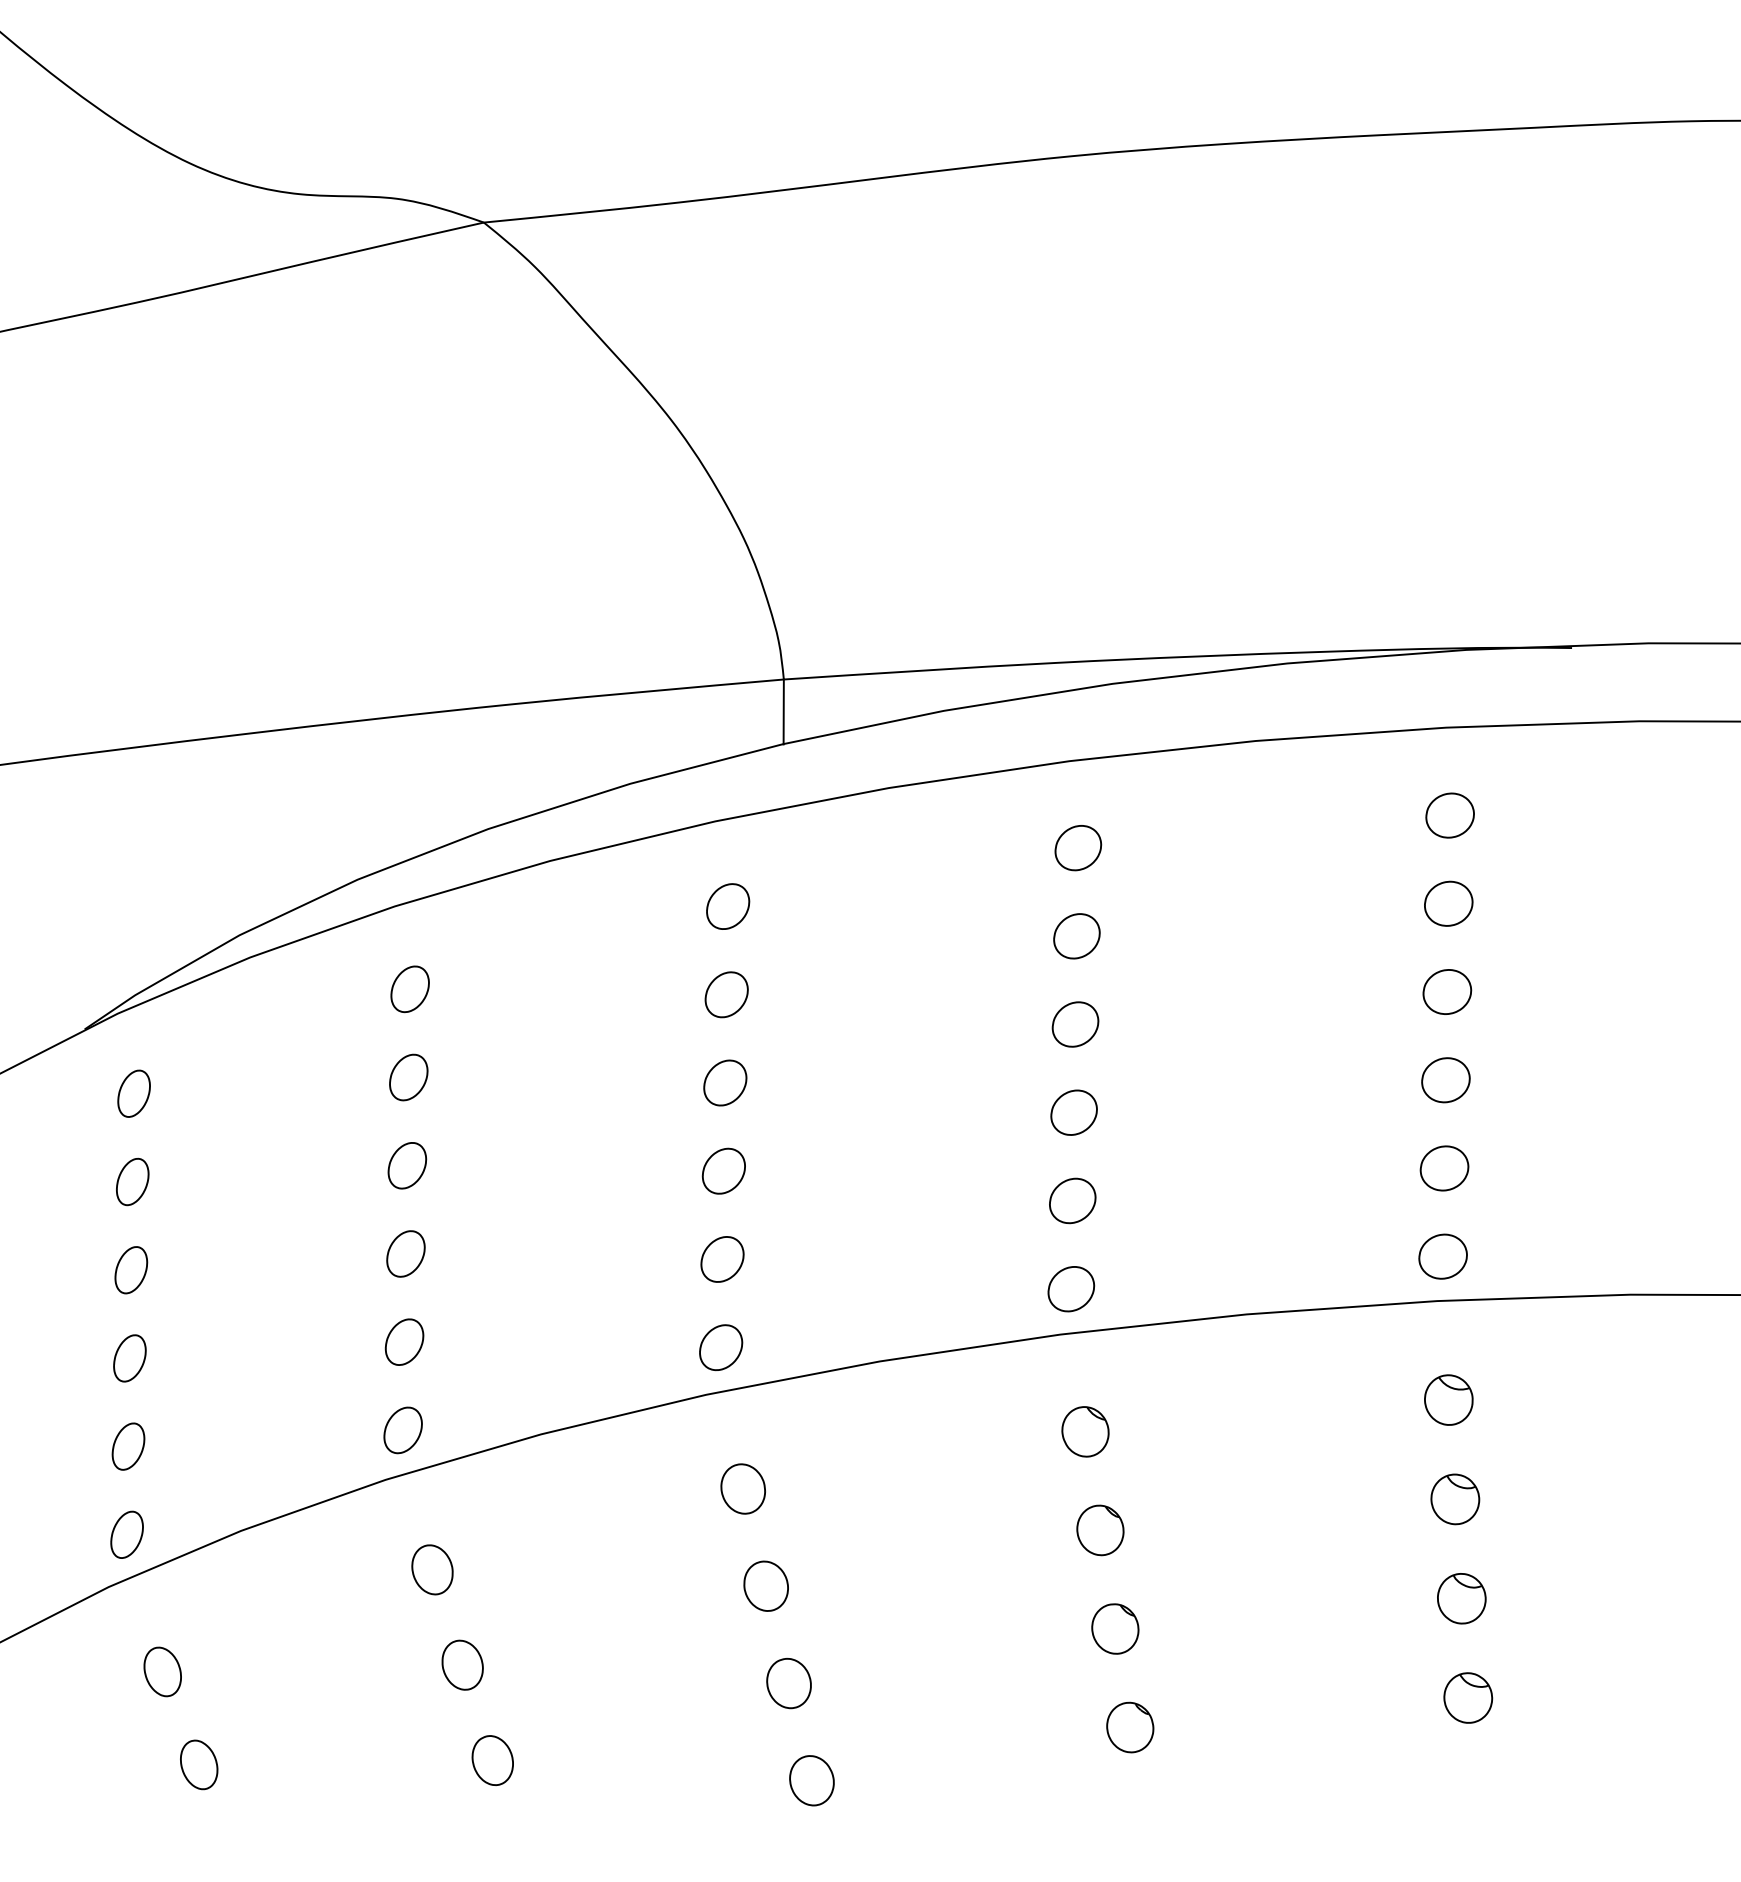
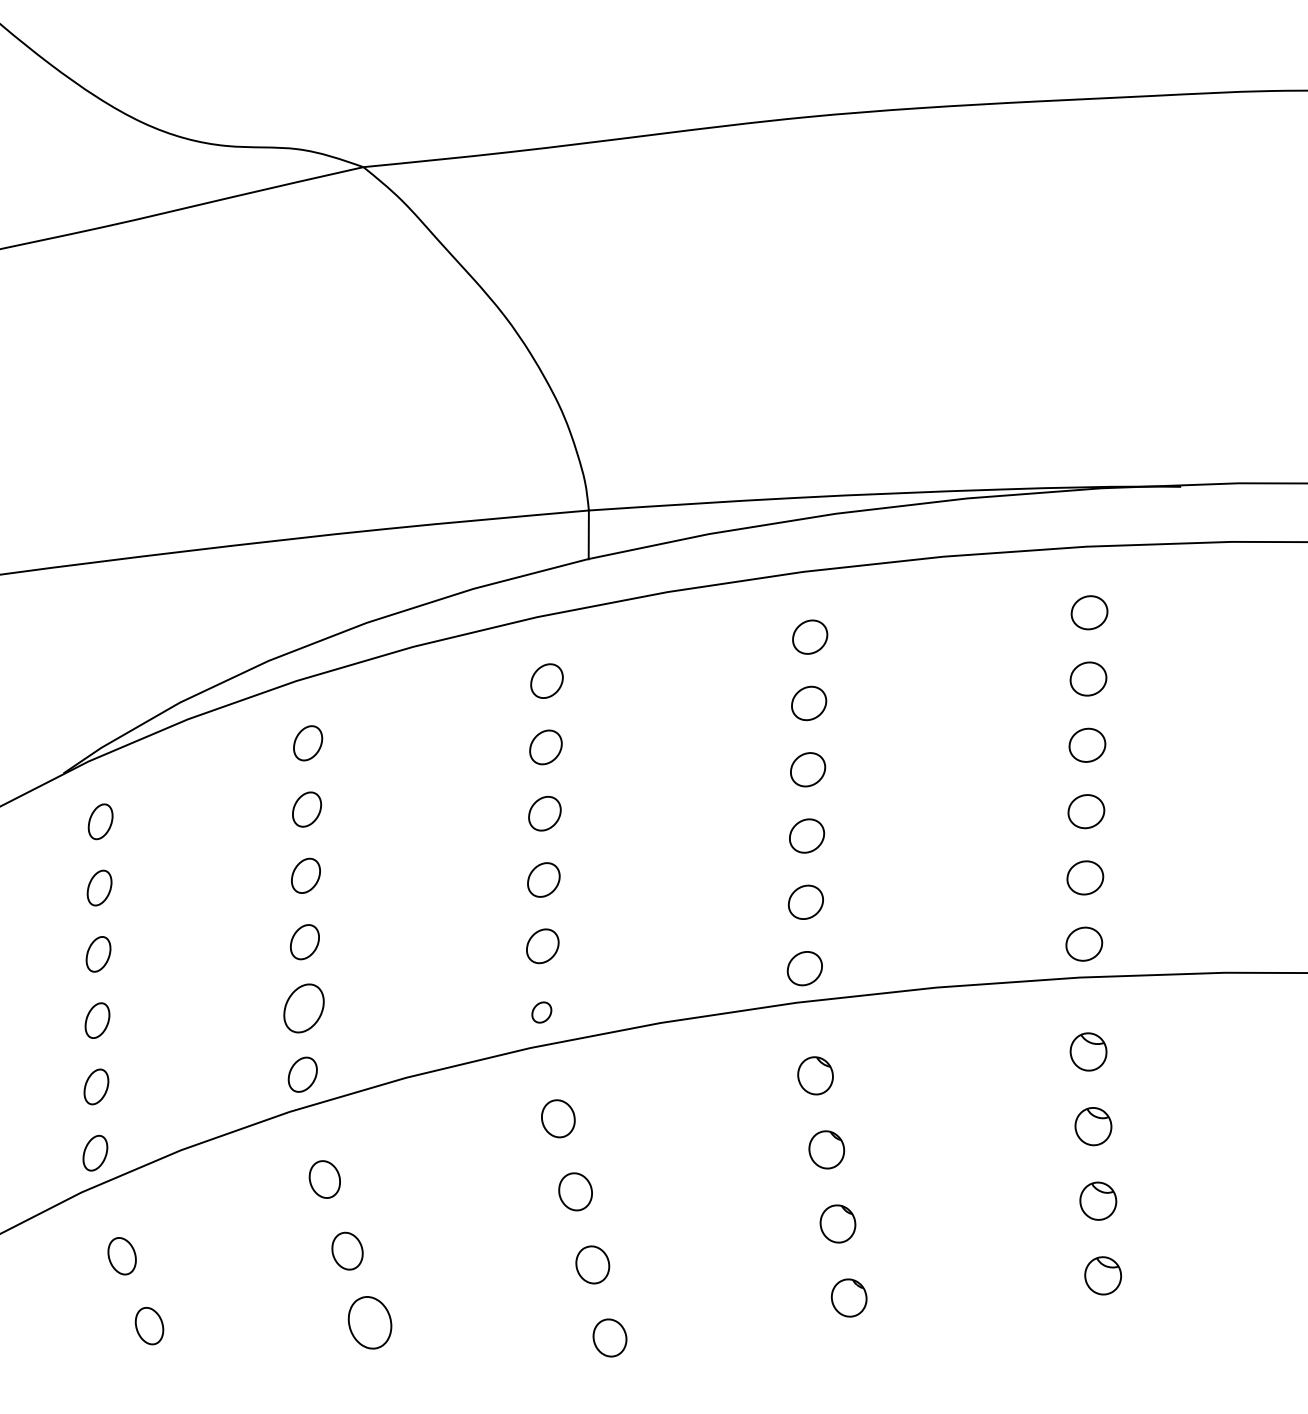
part: (404, 1342) -> (303, 1008), size x1.4
part: (720, 1347) -> (541, 1012), size x0.6
part: (493, 1760) -> (370, 1322), size x1.4

